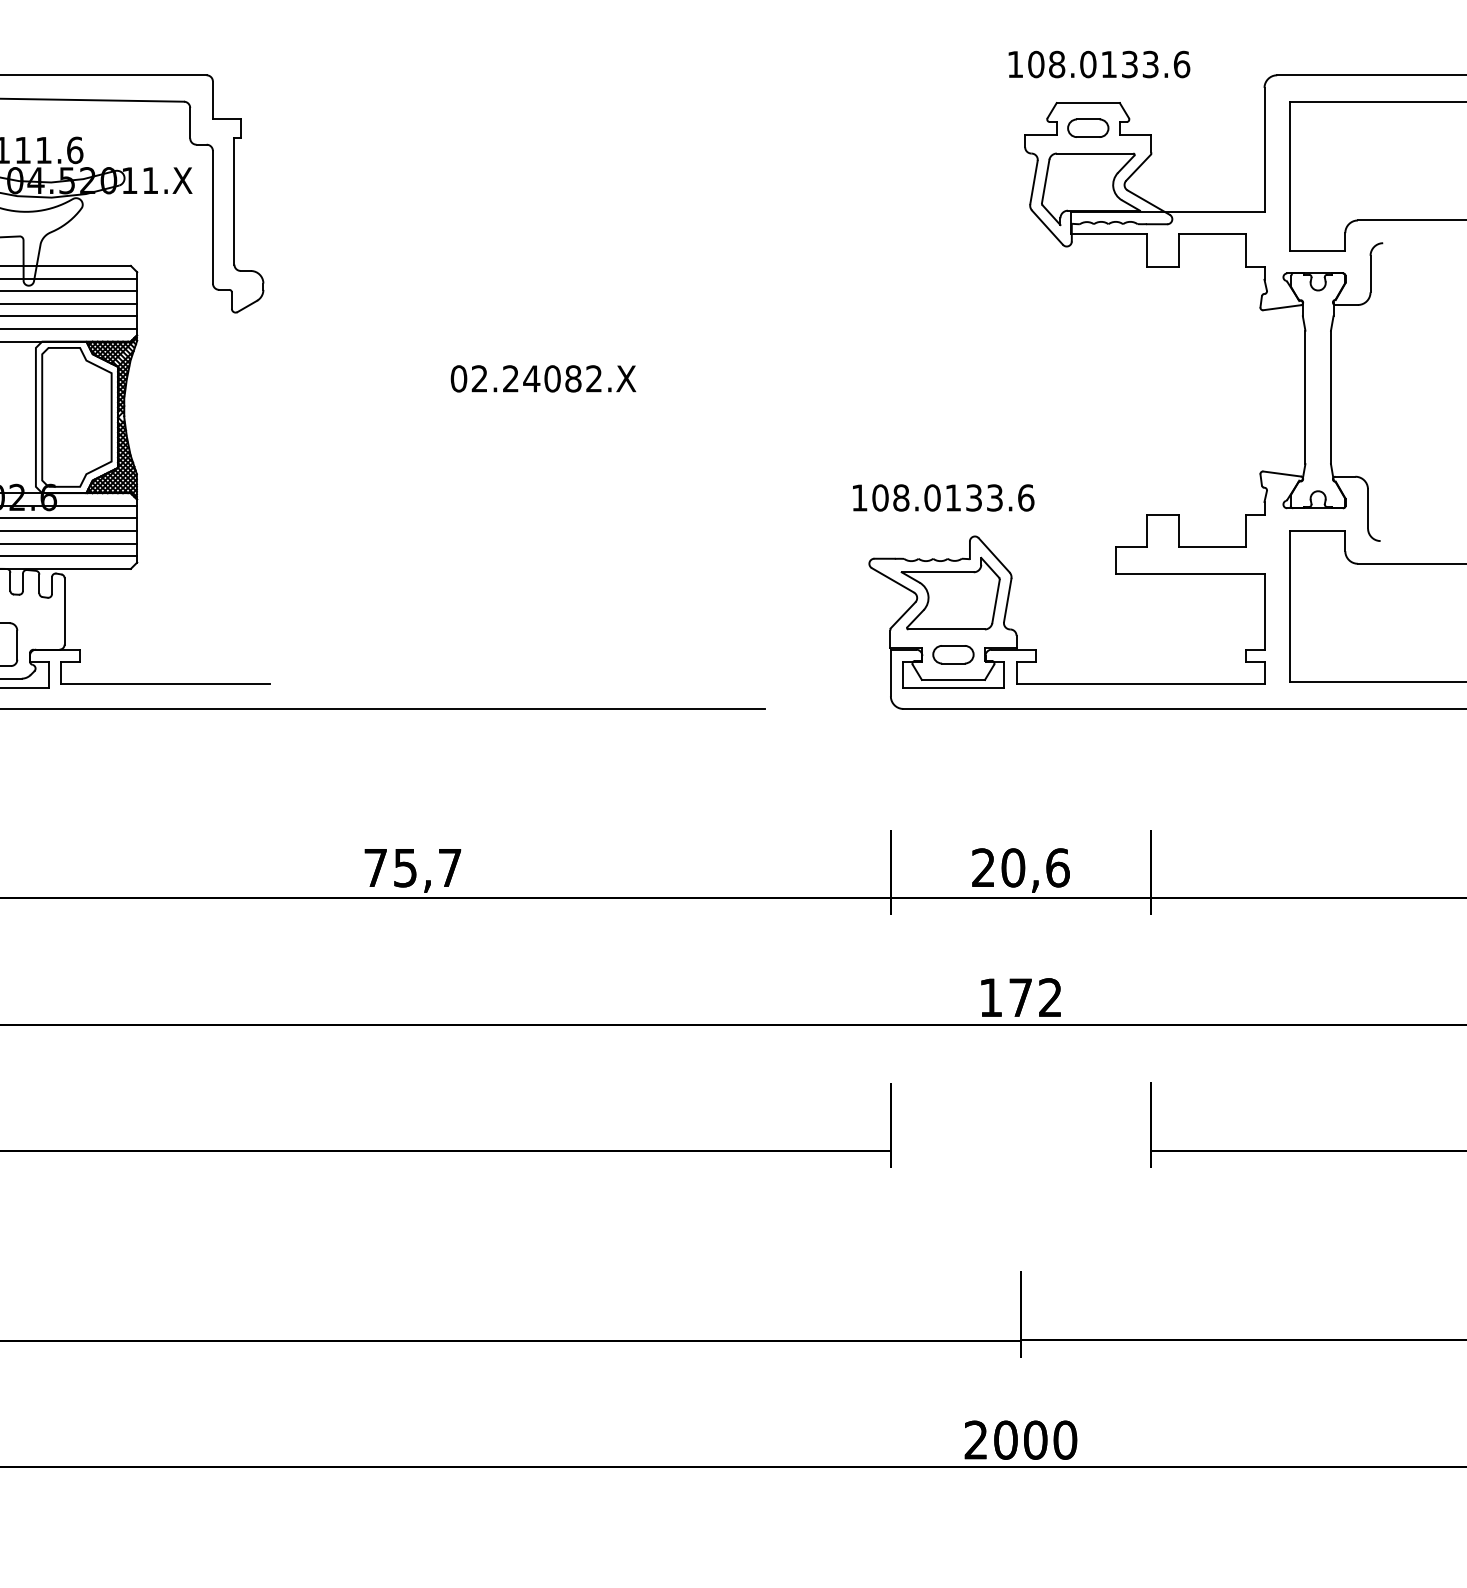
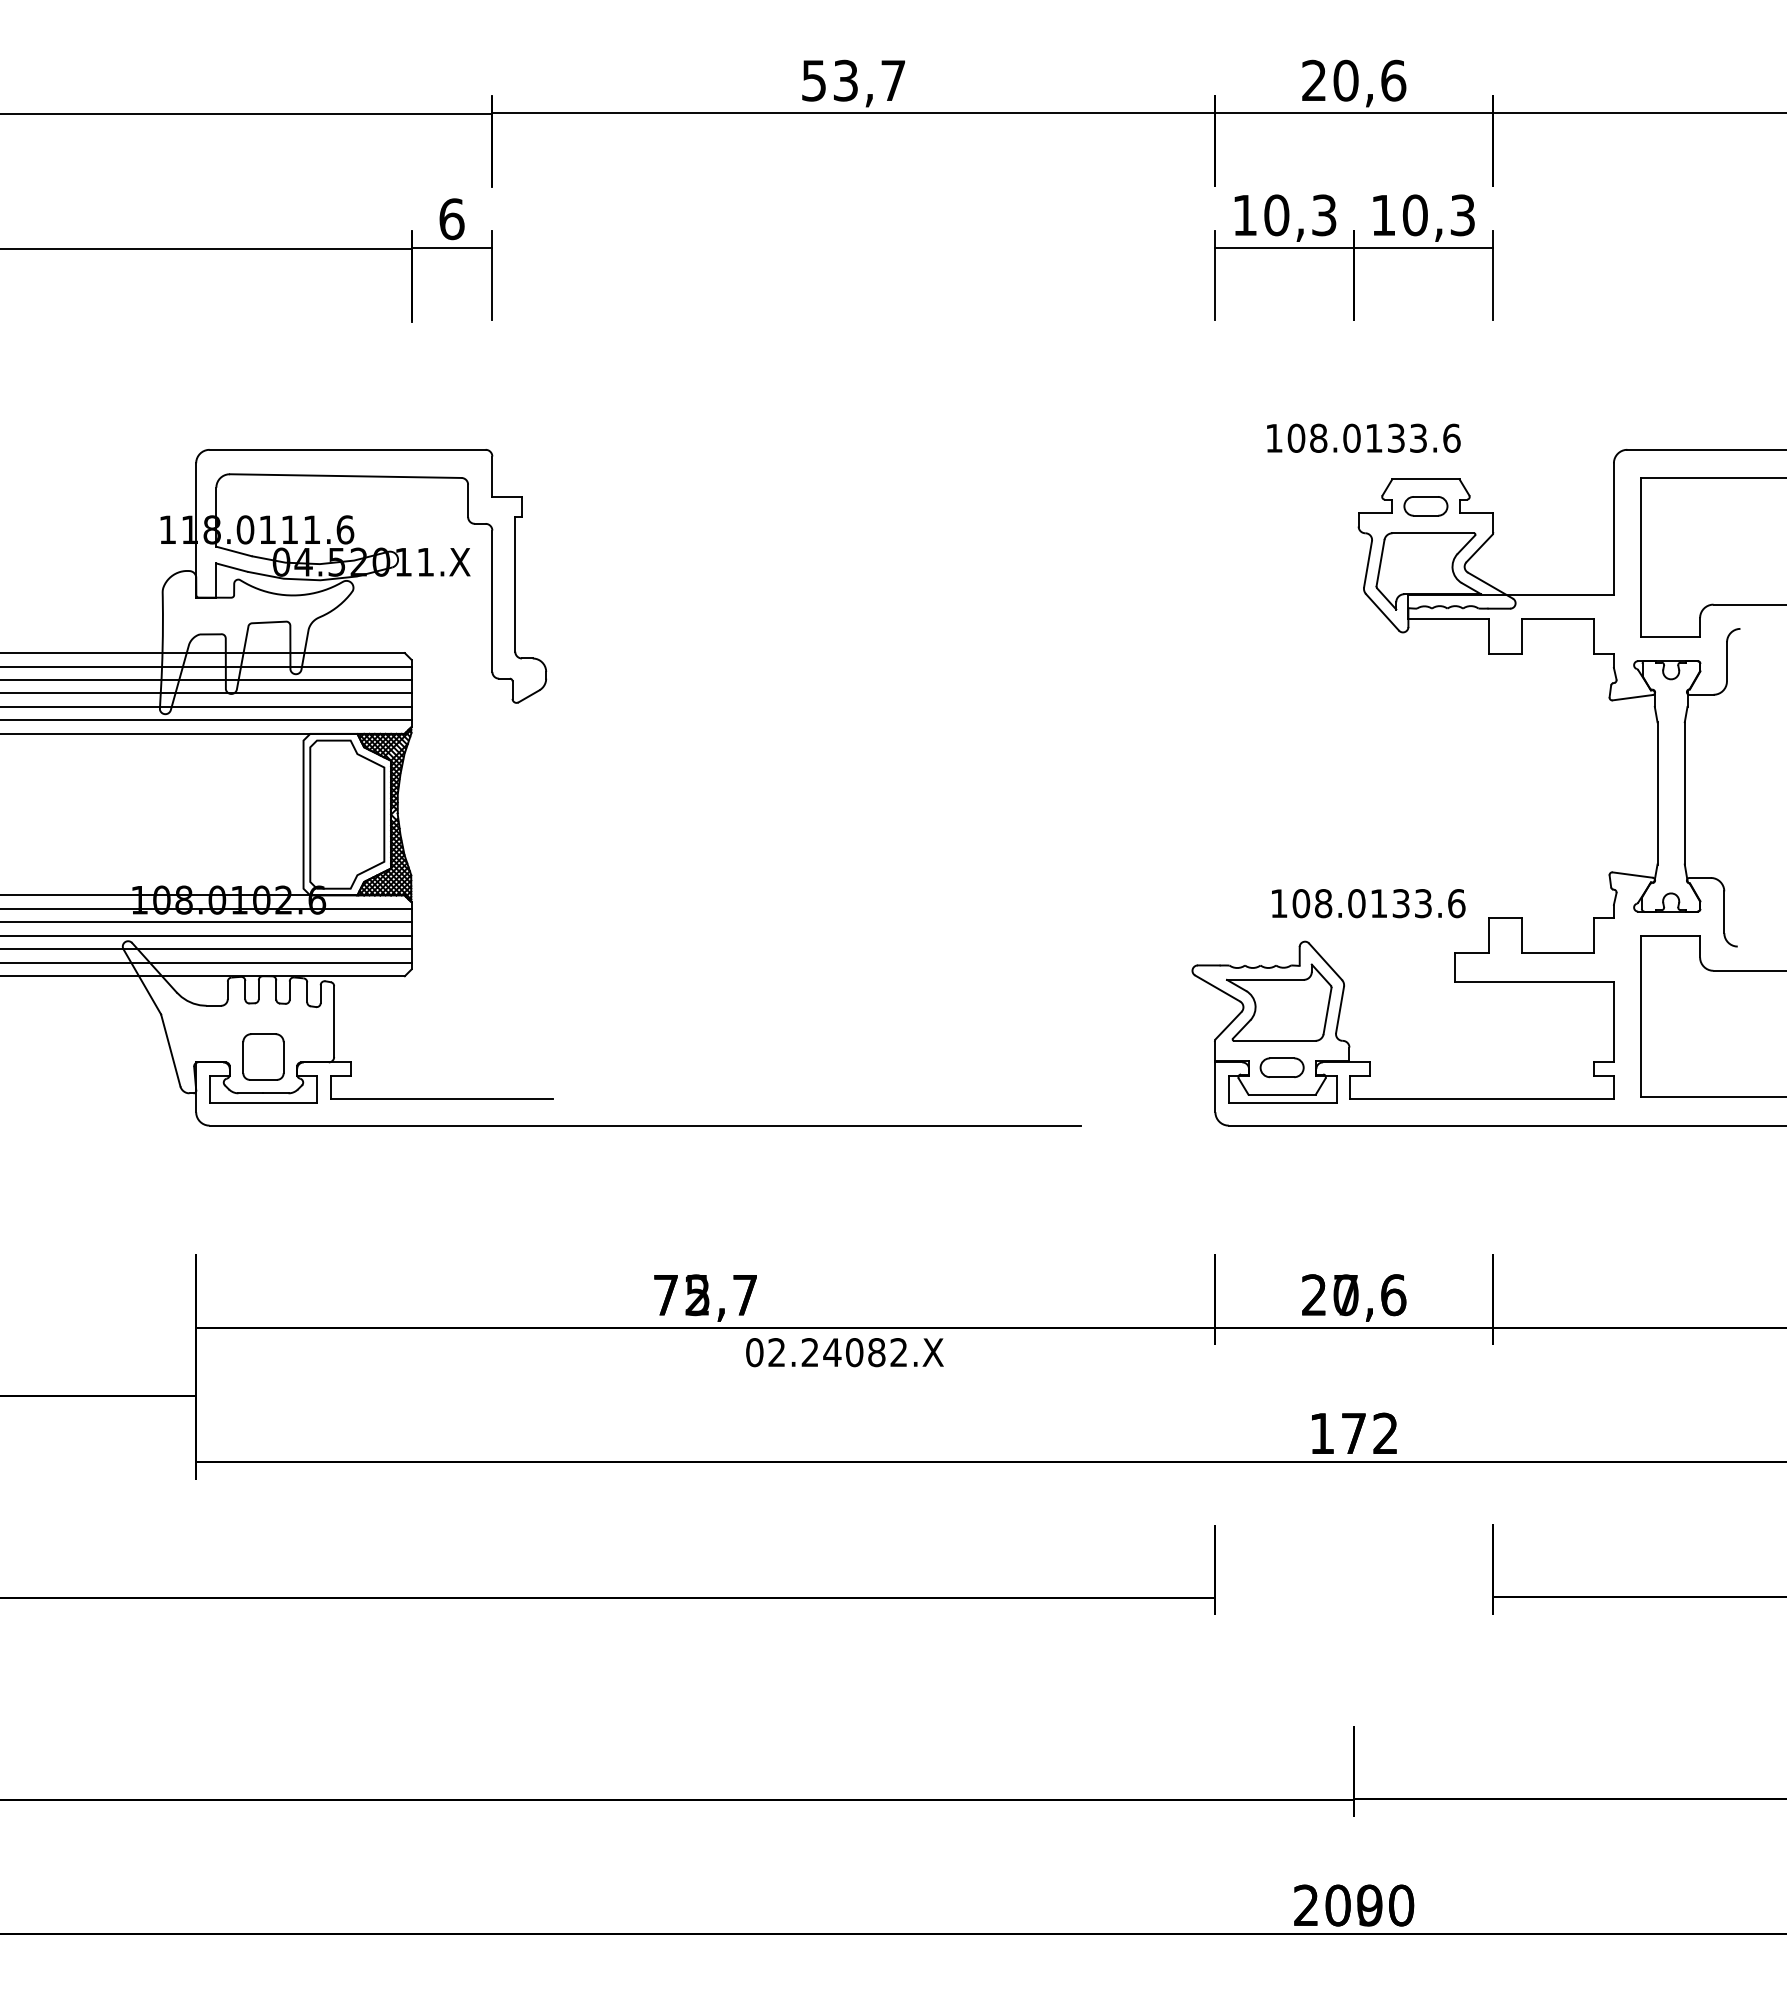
text: (1099, 63) -> (1363, 437), moved
text: (543, 378) -> (844, 1352), moved
text: (943, 497) -> (1368, 903), moved
text: (405, 868) -> (697, 1295), 75,7 -> 72,7
text: (1012, 868) -> (1345, 1295), 20,6 -> 27,6
text: (1035, 1440) -> (1369, 1905), 2000 -> 2090

